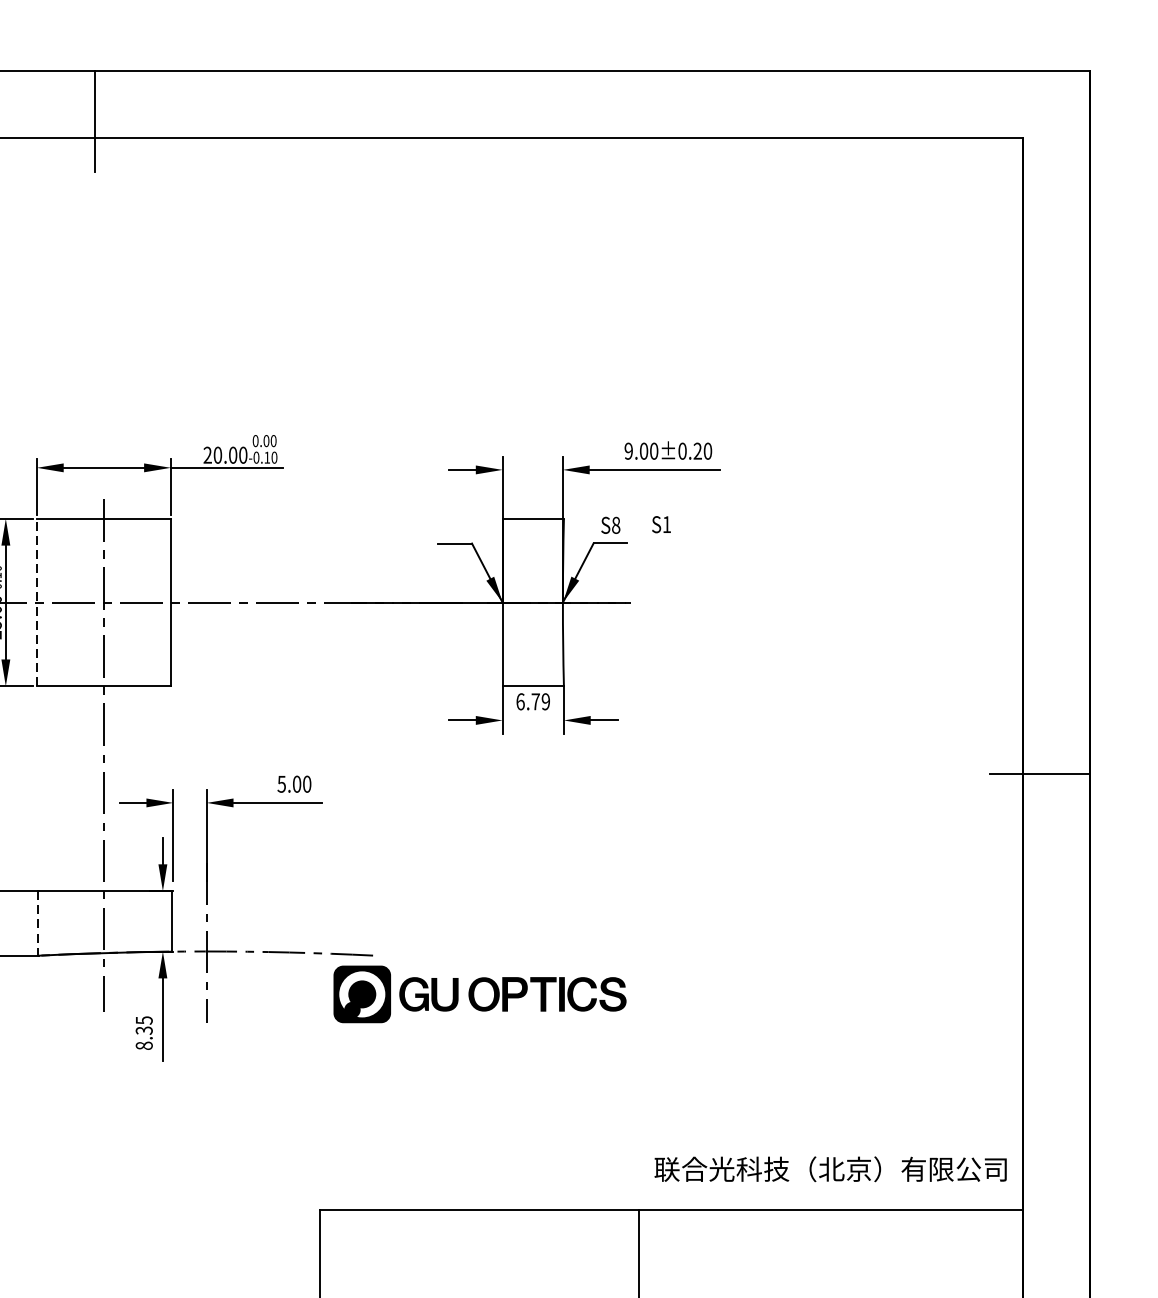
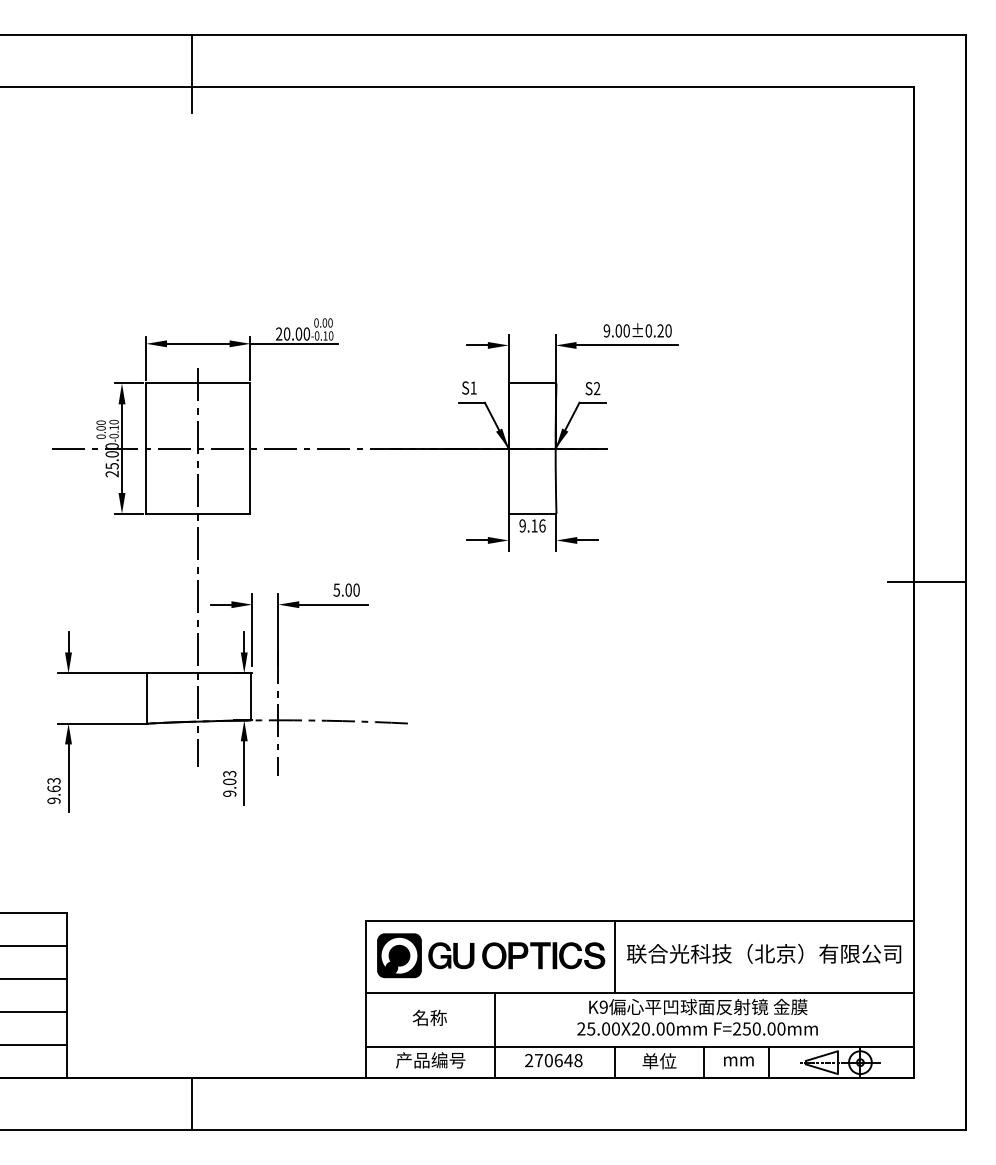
text: (661, 523) -> (469, 387), moved
text: (615, 525) -> (596, 388), S8 -> S2
line: (37, 602) -> (146, 448), dashed -> solid
text: (533, 701) -> (532, 525), 6.79 -> 9.16
line: (38, 924) -> (147, 699), dashed -> solid
part: (480, 994) -> (491, 955), moved
text: (143, 1032) -> (229, 783), 8.35 -> 9.03
text: (831, 1168) -> (764, 953), moved

